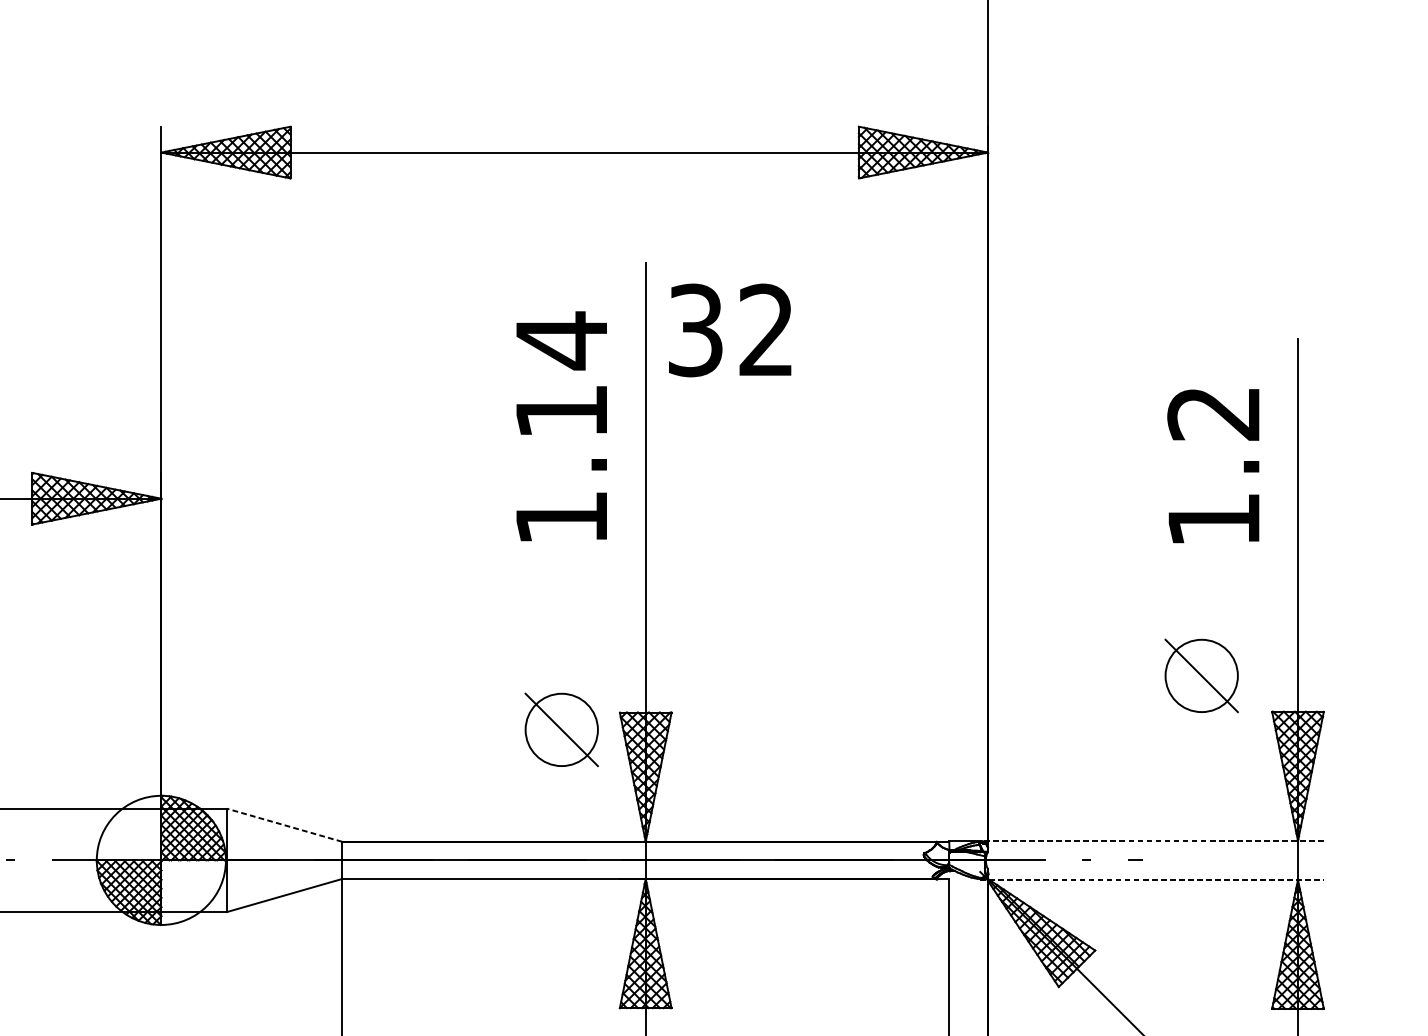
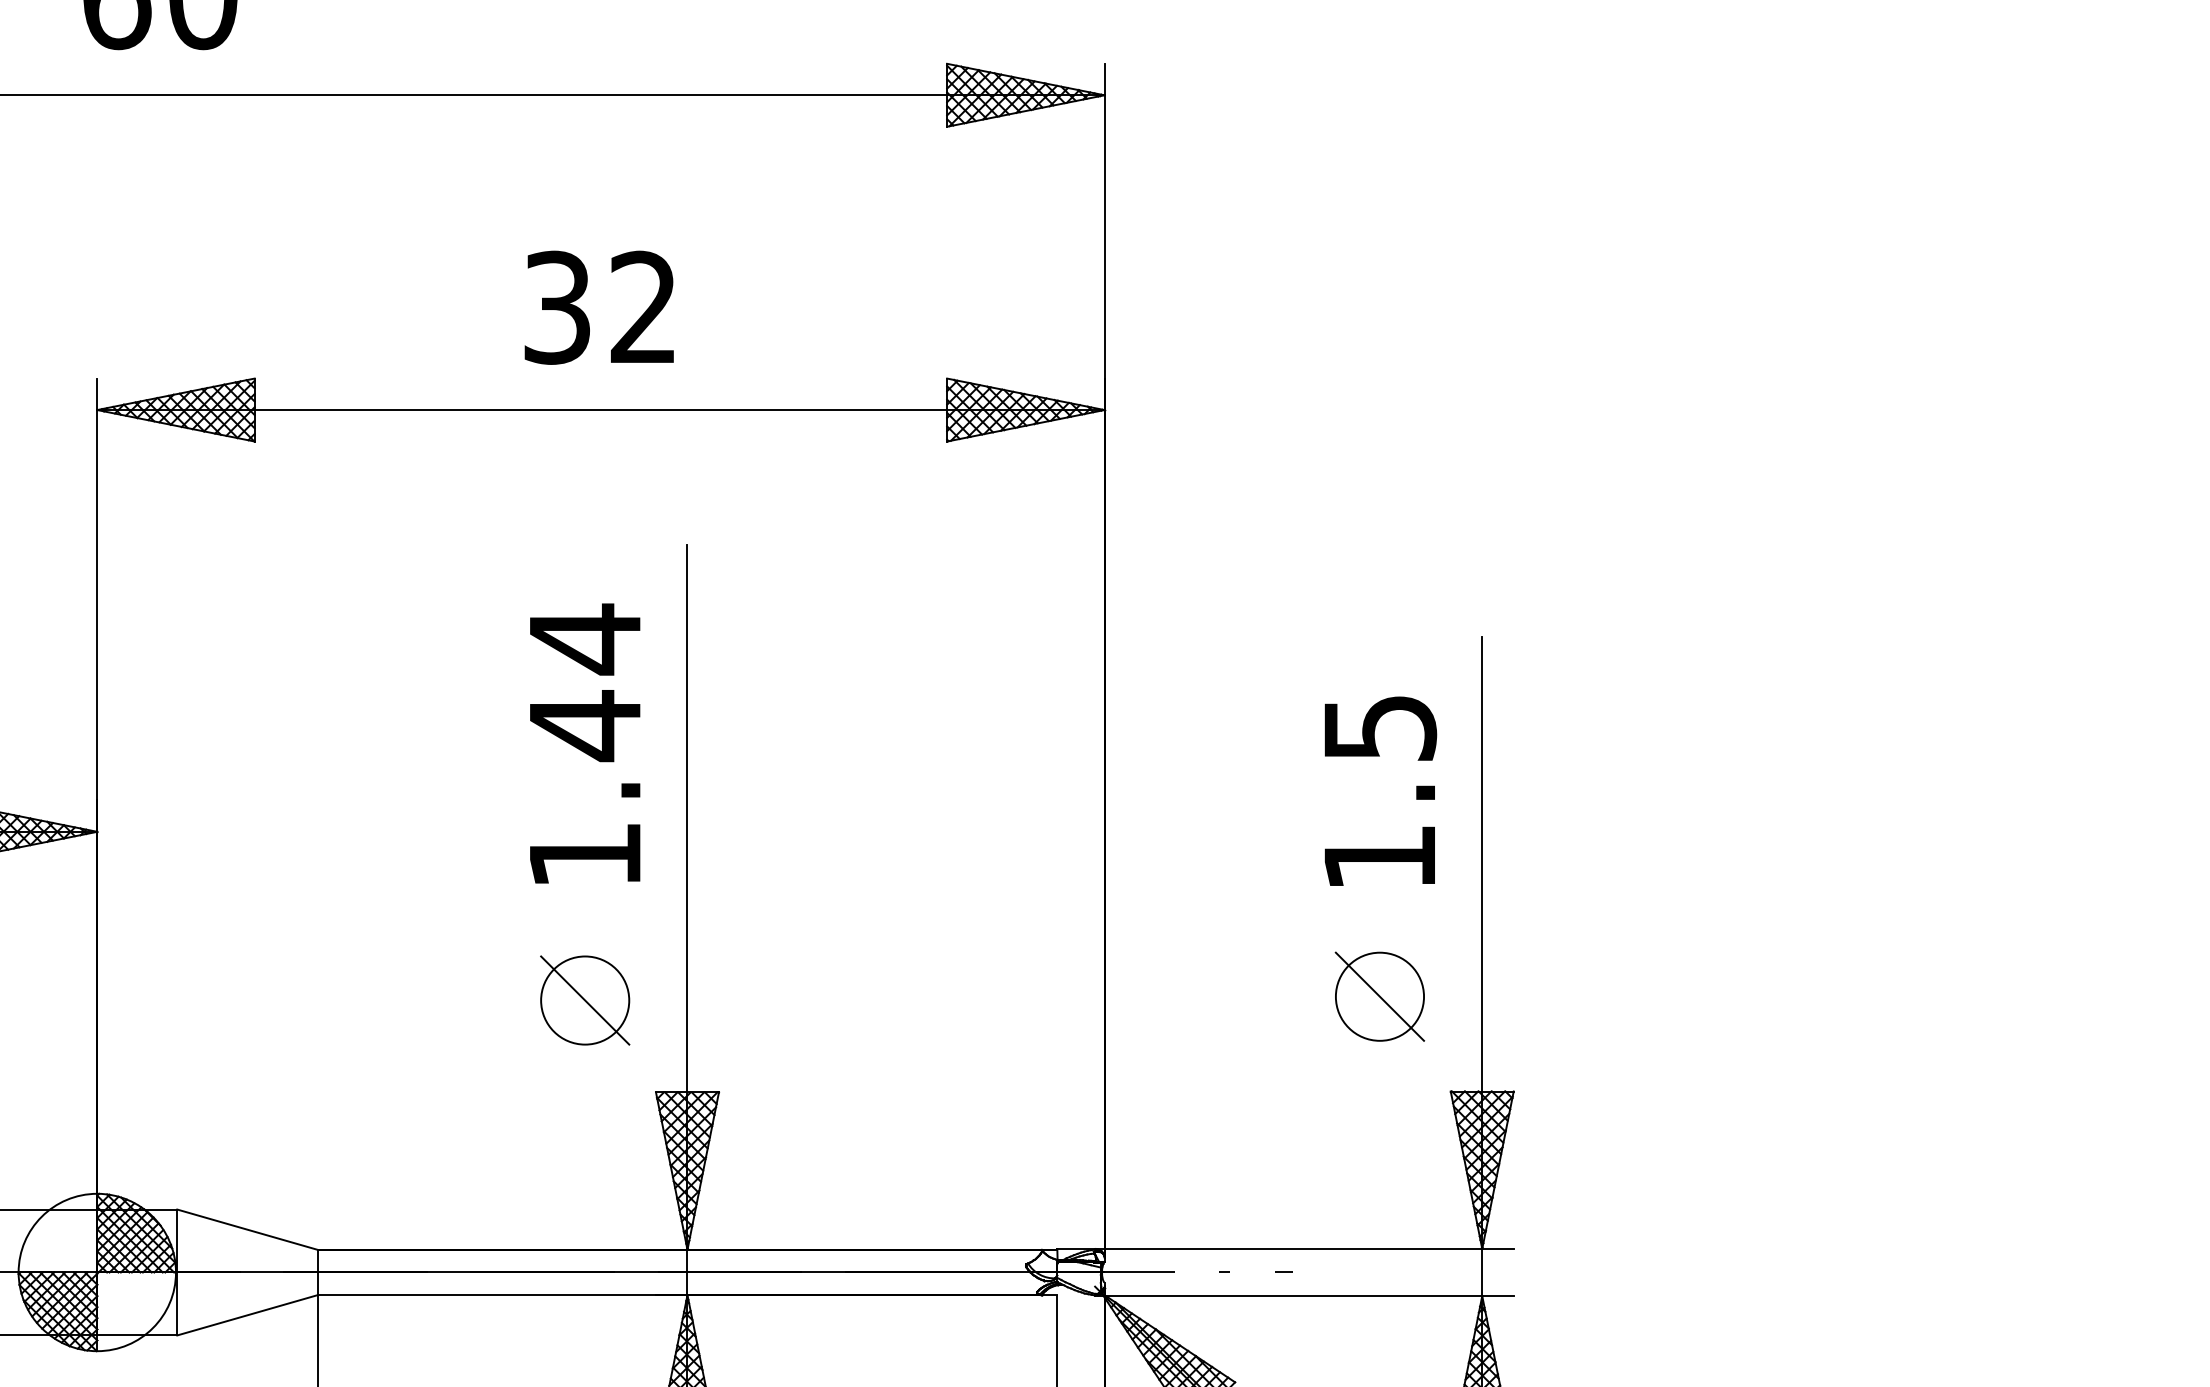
text: (729, 330) -> (598, 307), moved
text: (562, 412) -> (585, 726), 1.14 -> 1.44
text: (1213, 413) -> (1379, 728), 1.2 -> 1.5
part: (1201, 675) -> (1379, 996), moved
part: (562, 729) -> (585, 1000), moved
line: (283, 825) -> (246, 1229), dashed -> solid
line: (1151, 840) -> (1303, 1248), dashed -> solid
line: (1152, 880) -> (1304, 1296), dashed -> solid

